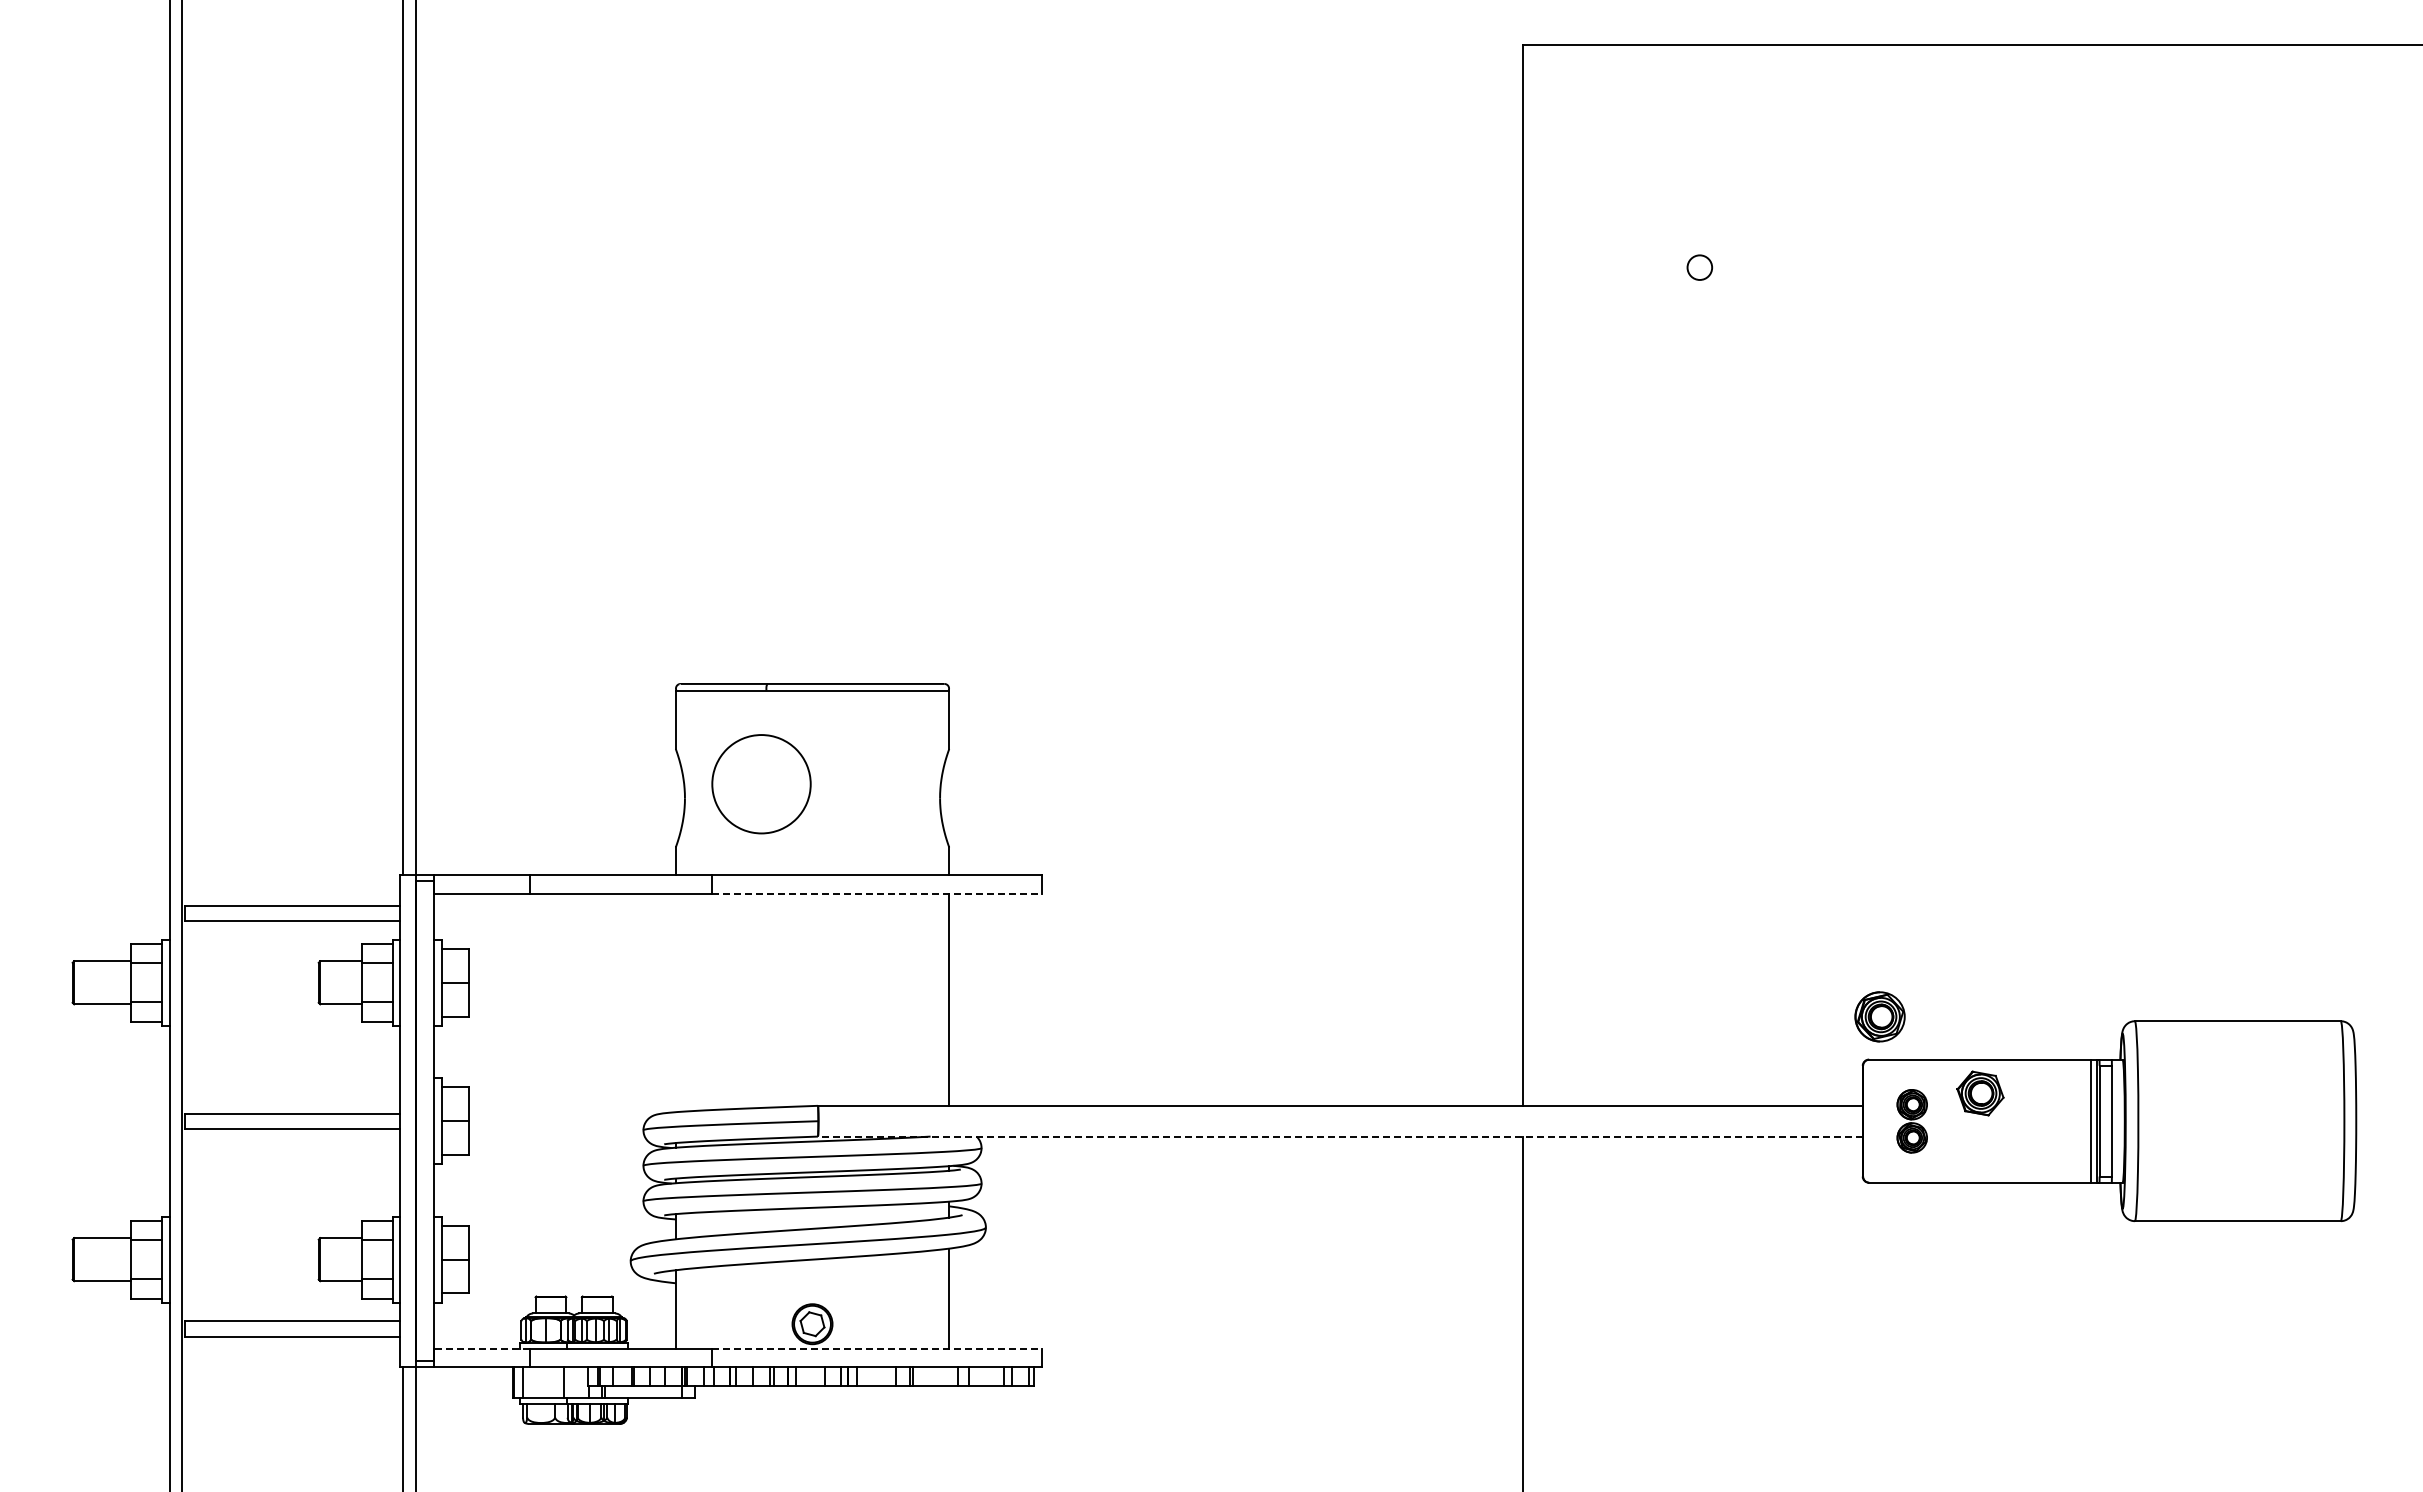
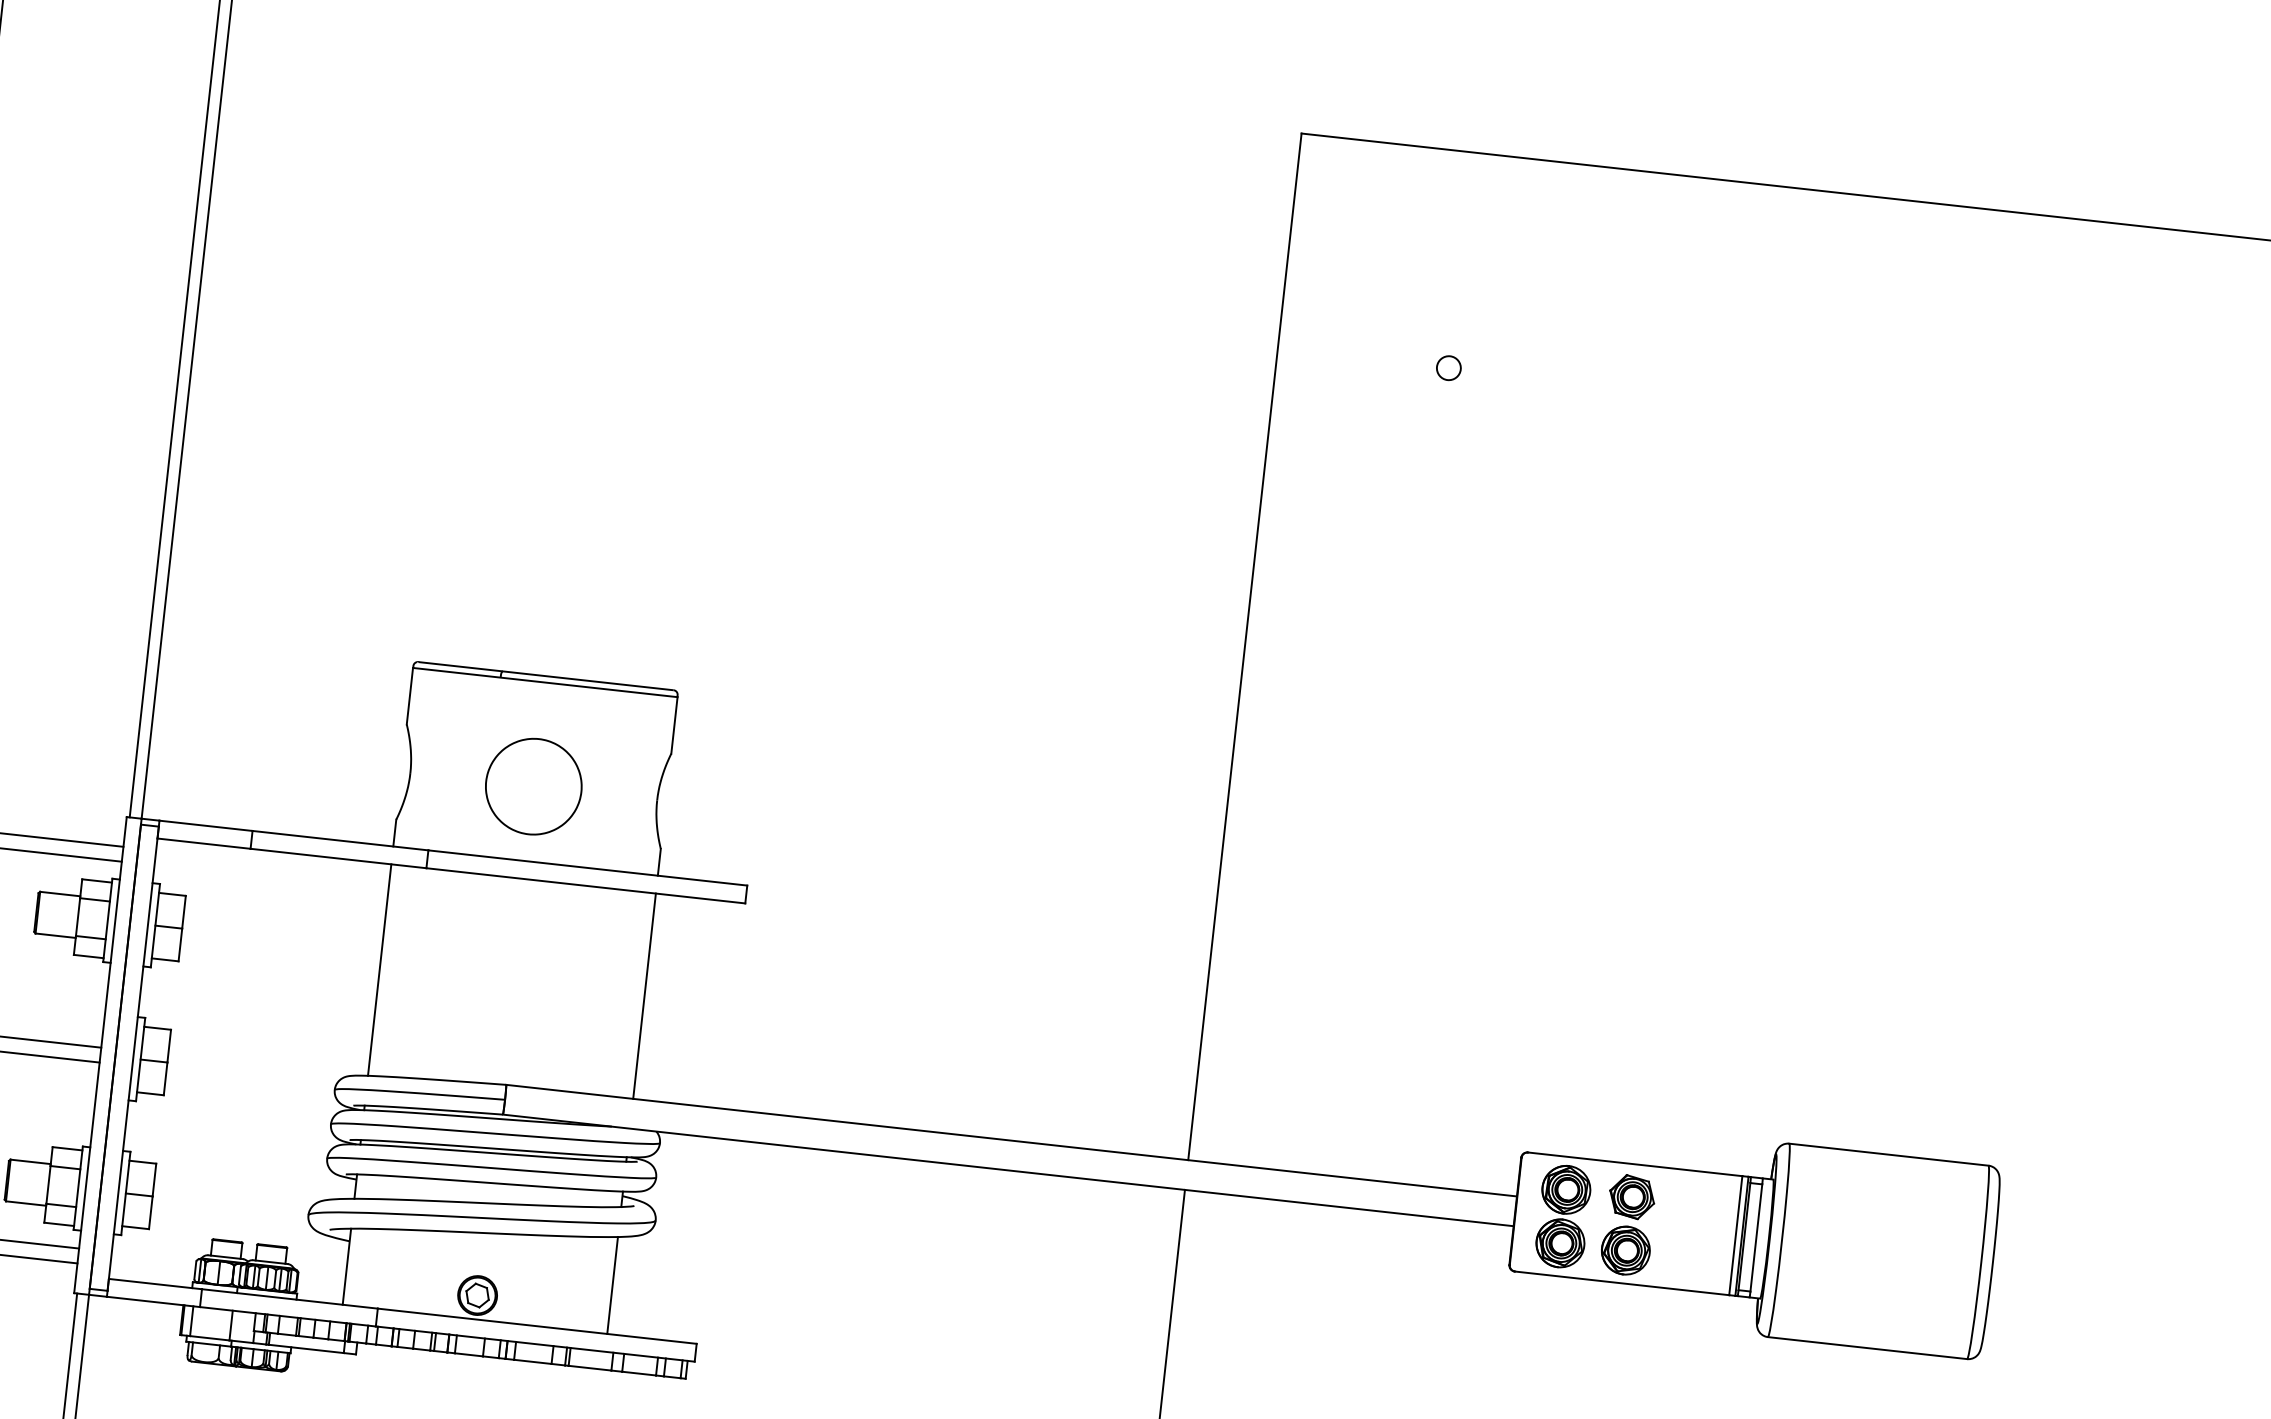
part: (761, 784) -> (533, 786), moved
line: (876, 893) -> (585, 885), dashed -> solid
line: (675, 1002) -> (379, 969), added
part: (1879, 1016) -> (1625, 1250), moved
part: (1911, 1121) -> (1562, 1216), size x1.67
line: (1339, 1136) -> (1007, 1170), dashed -> solid
line: (481, 1348) -> (154, 1283), dashed -> solid
line: (876, 1348) -> (536, 1325), dashed -> solid

